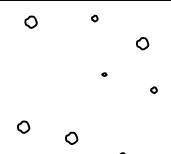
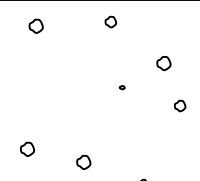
part: (94, 18) -> (110, 21), size x1.6
part: (142, 43) -> (163, 63), moved
part: (154, 89) -> (180, 105), size x1.6

